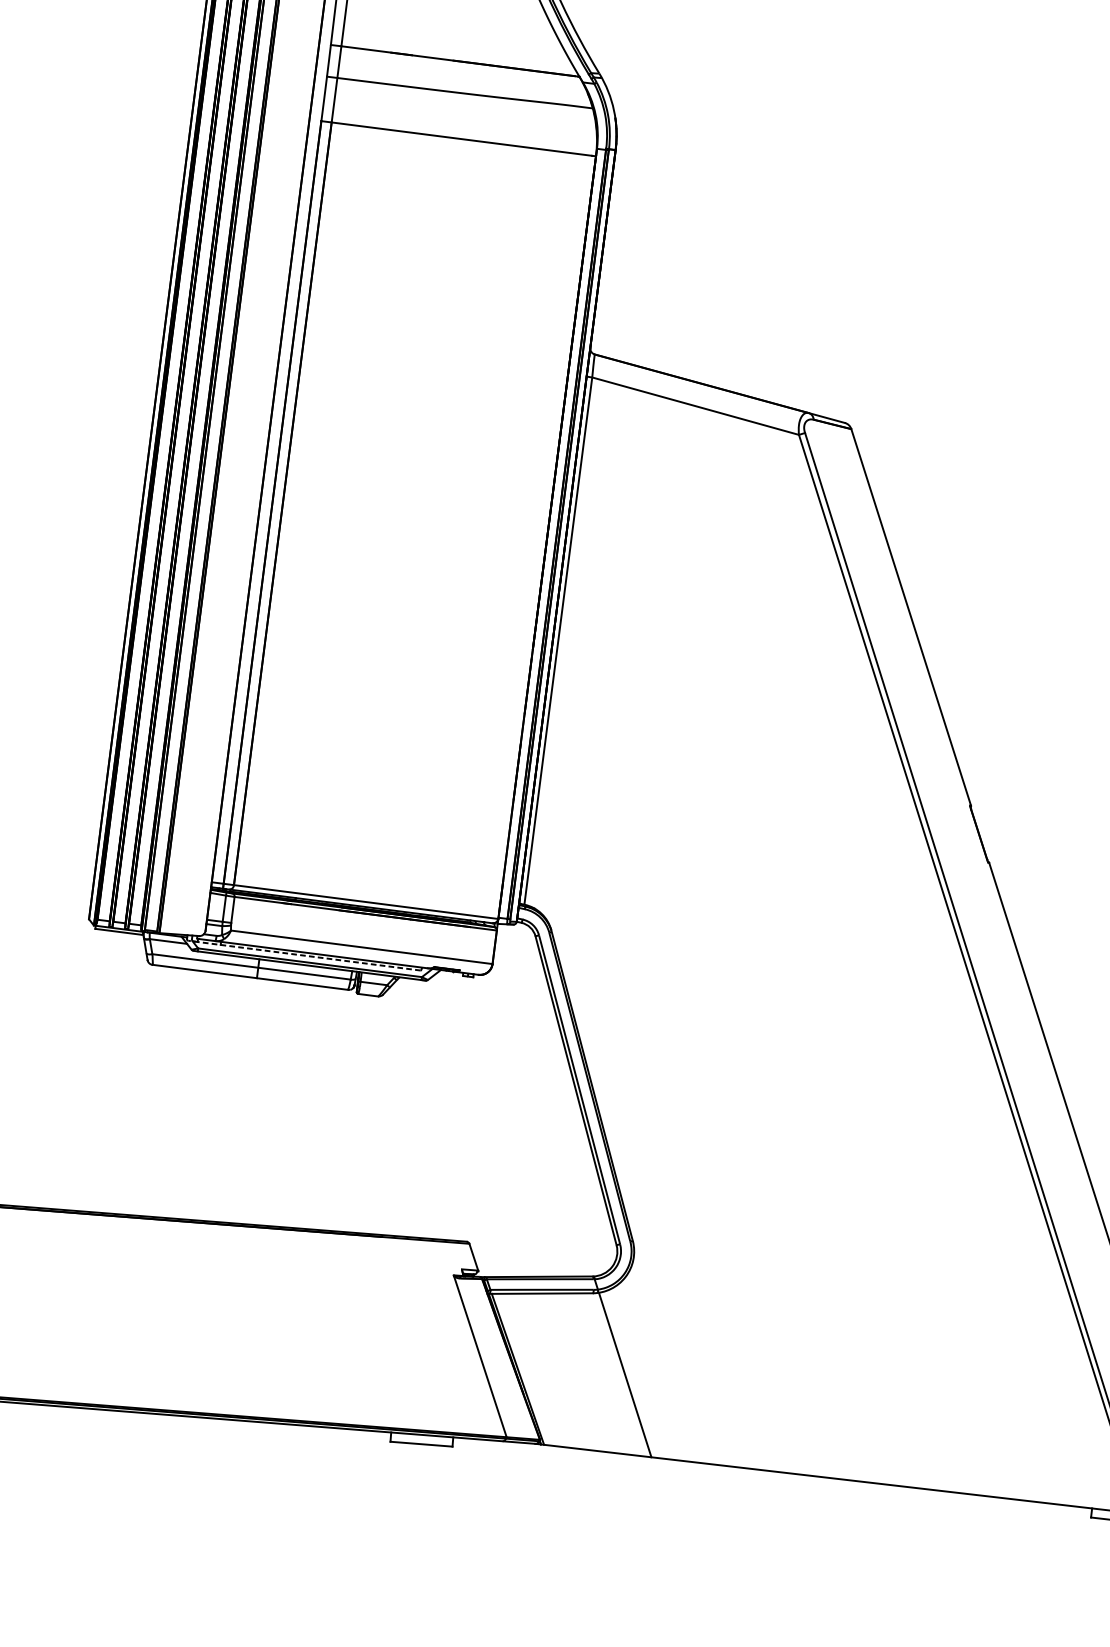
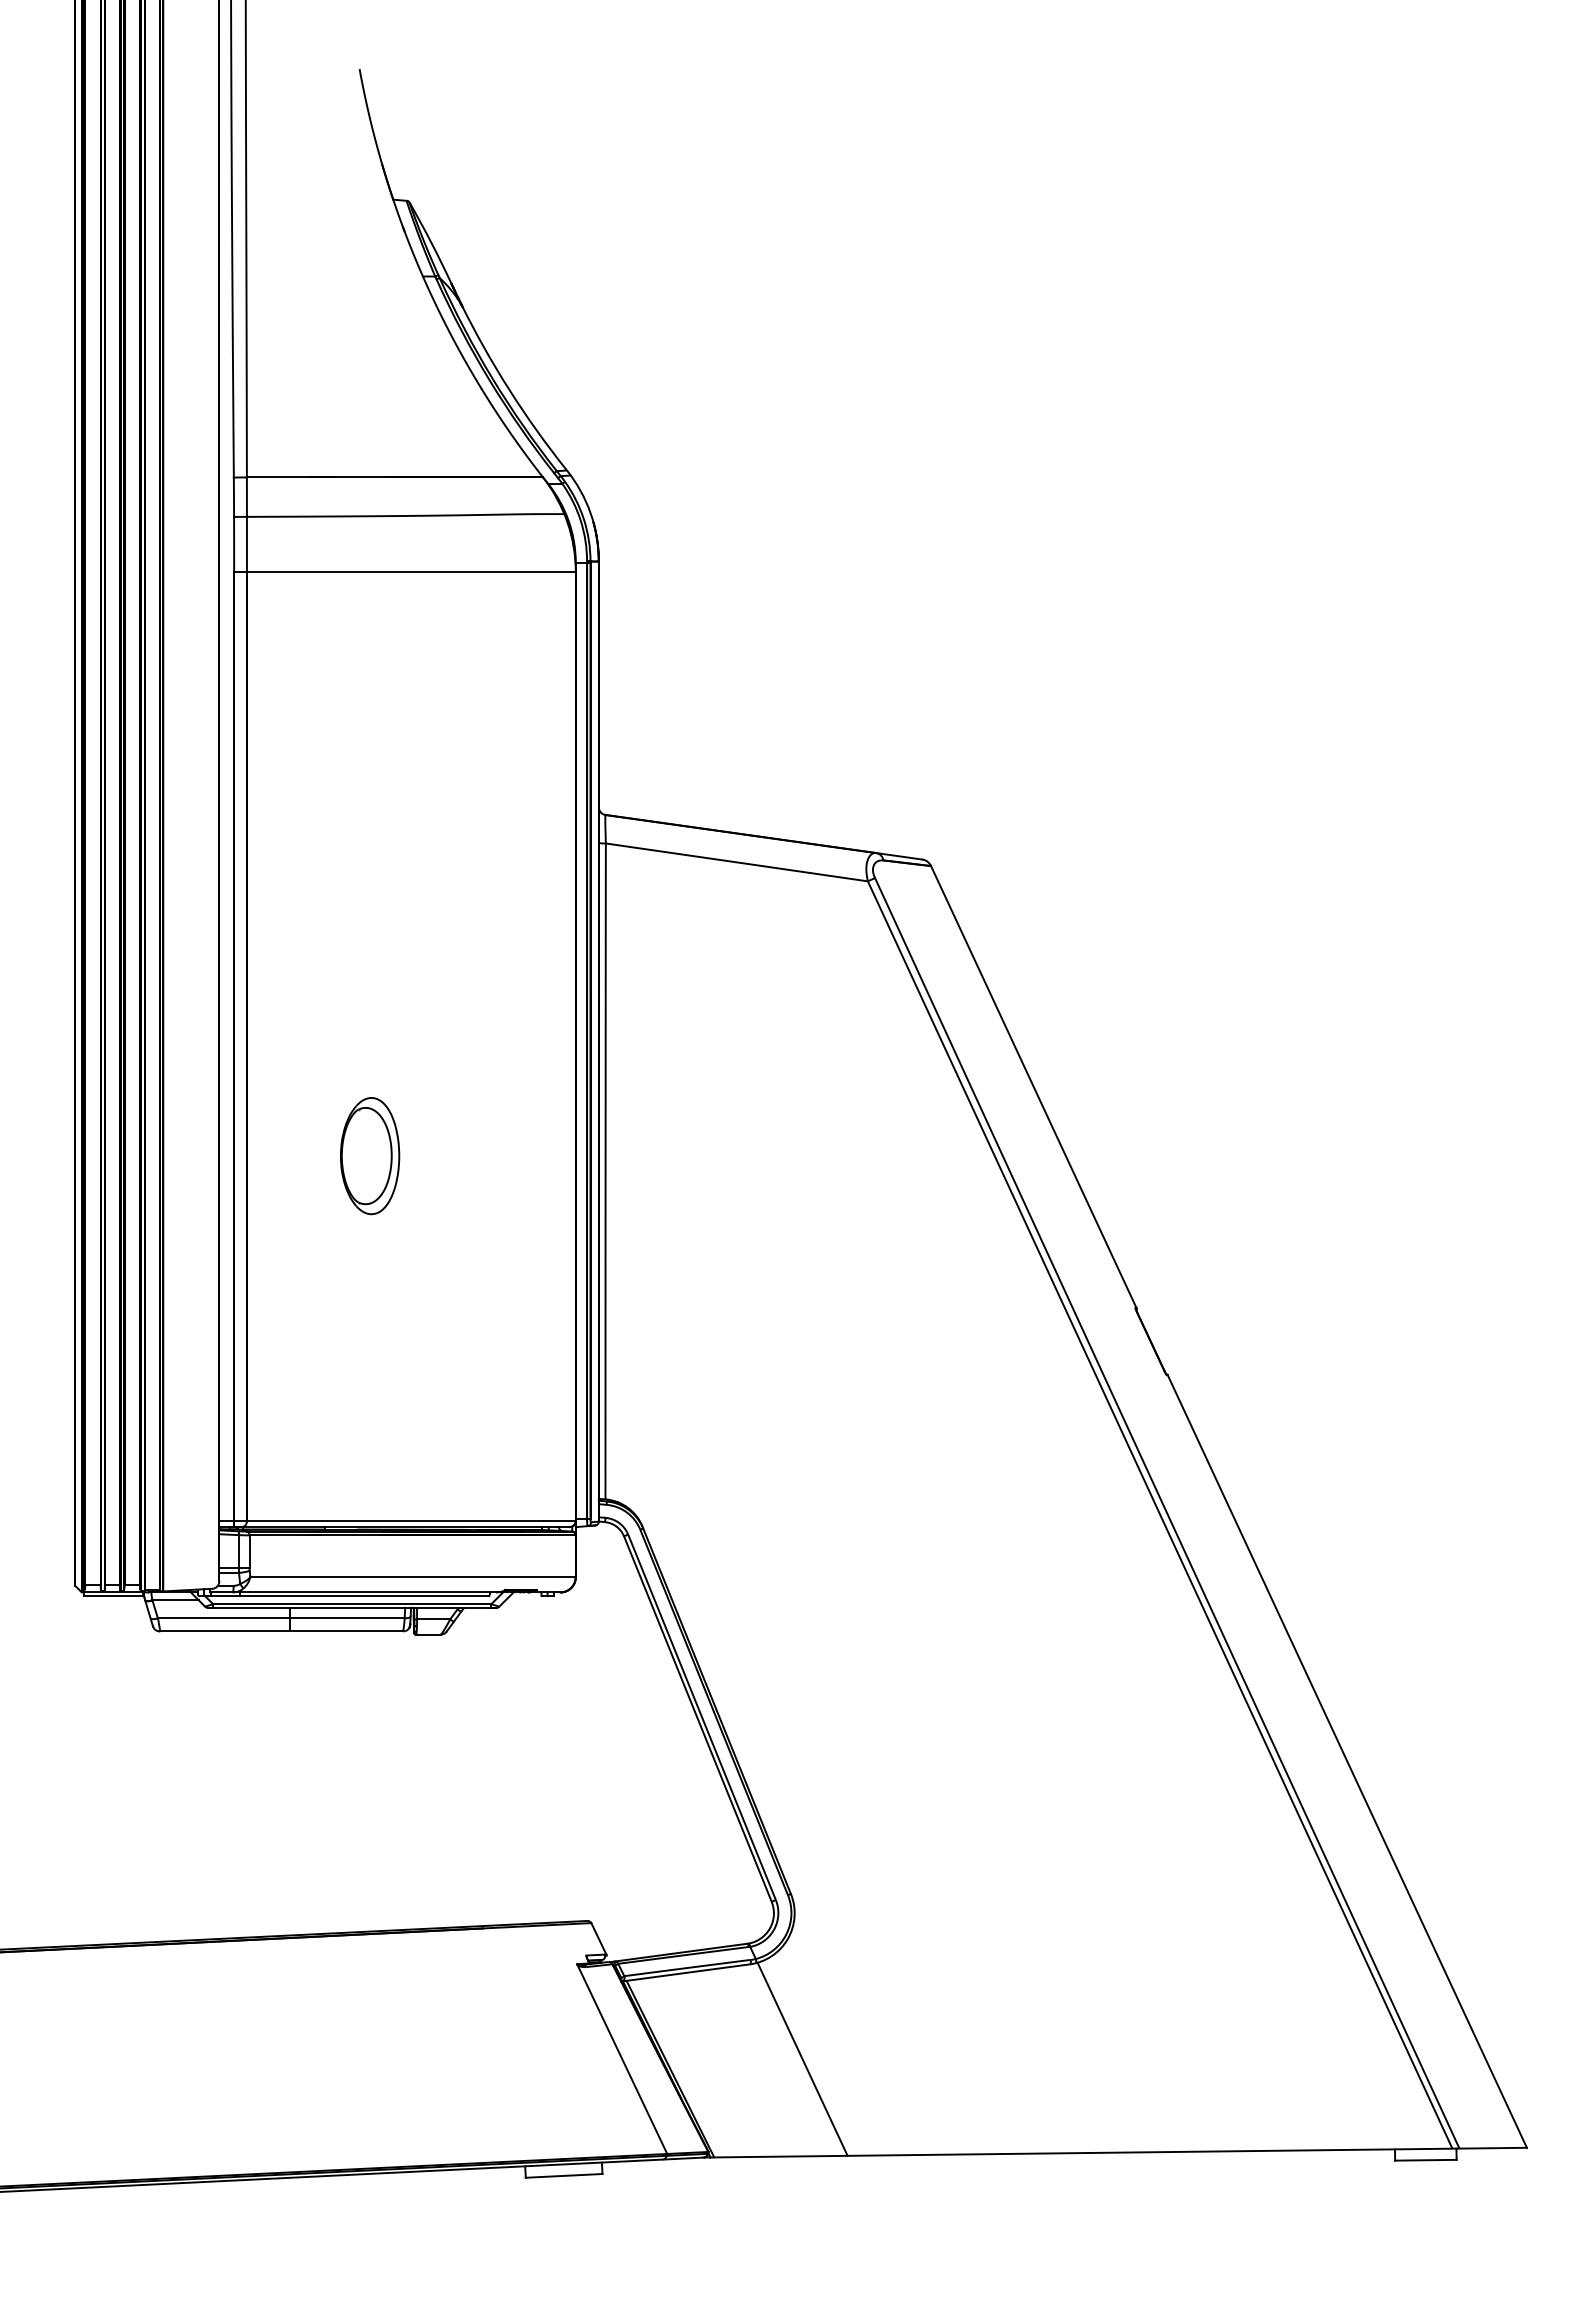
part: (370, 604) -> (370, 1156), added
line: (304, 955) -> (344, 1596), dashed -> solid

